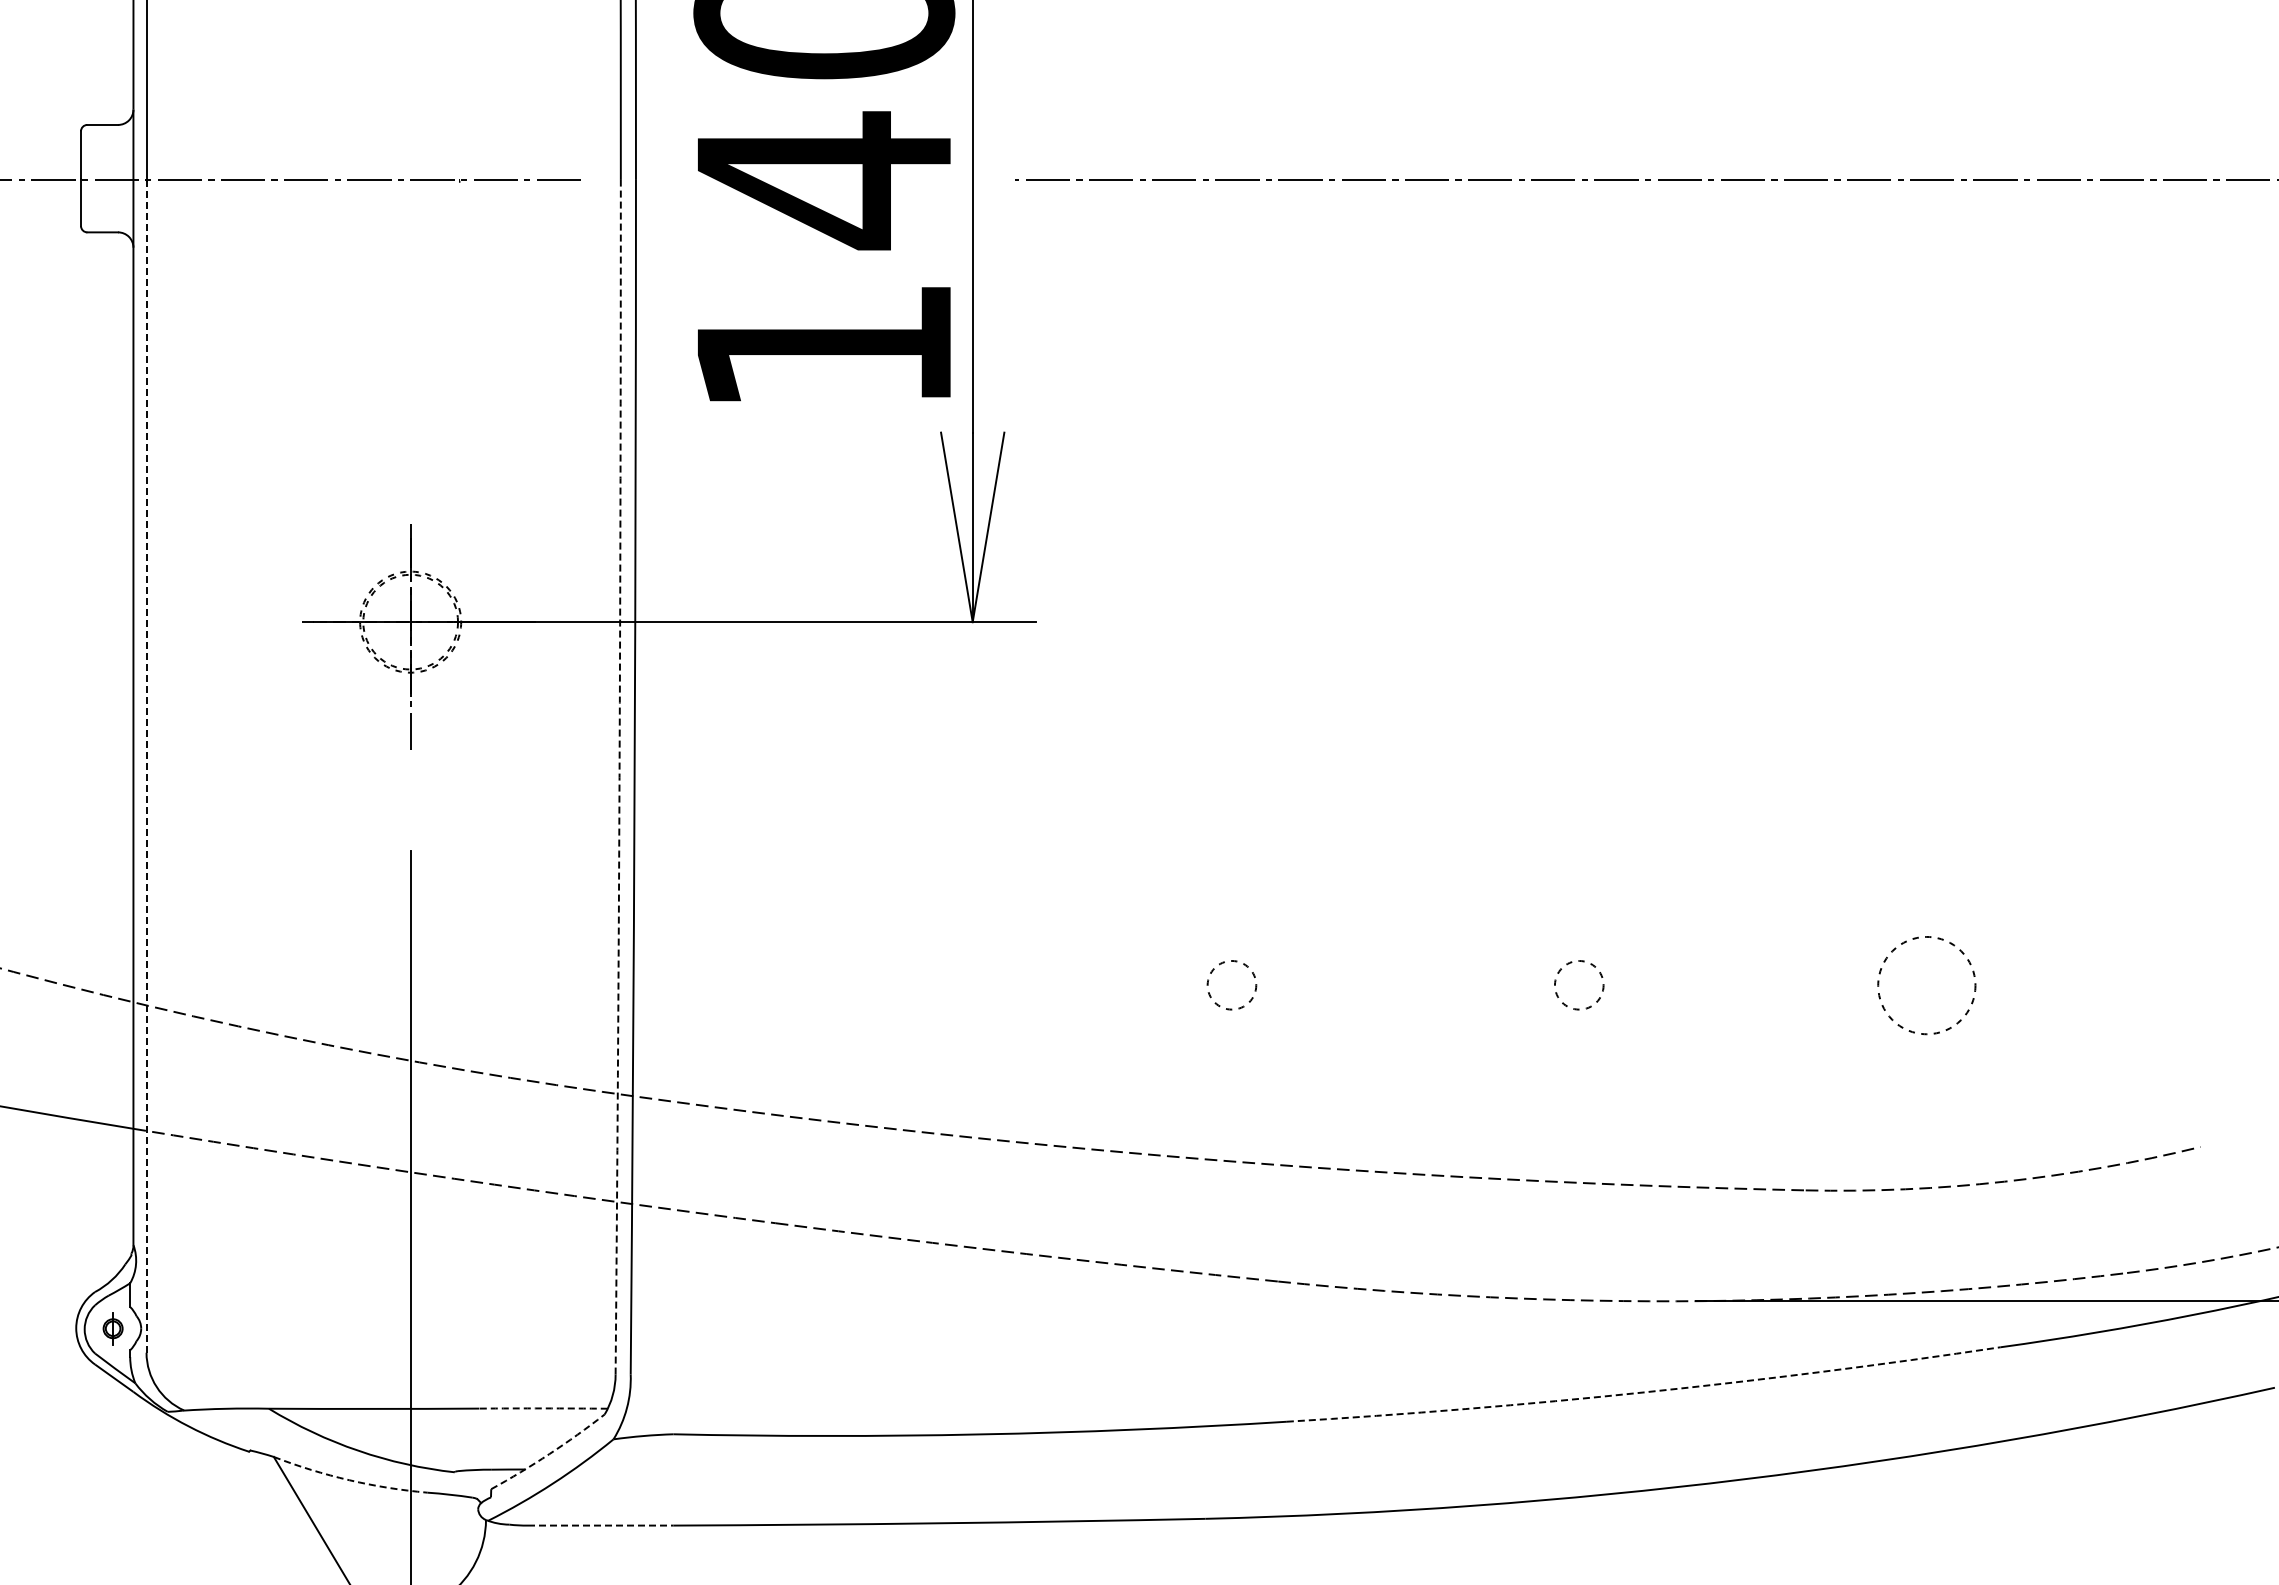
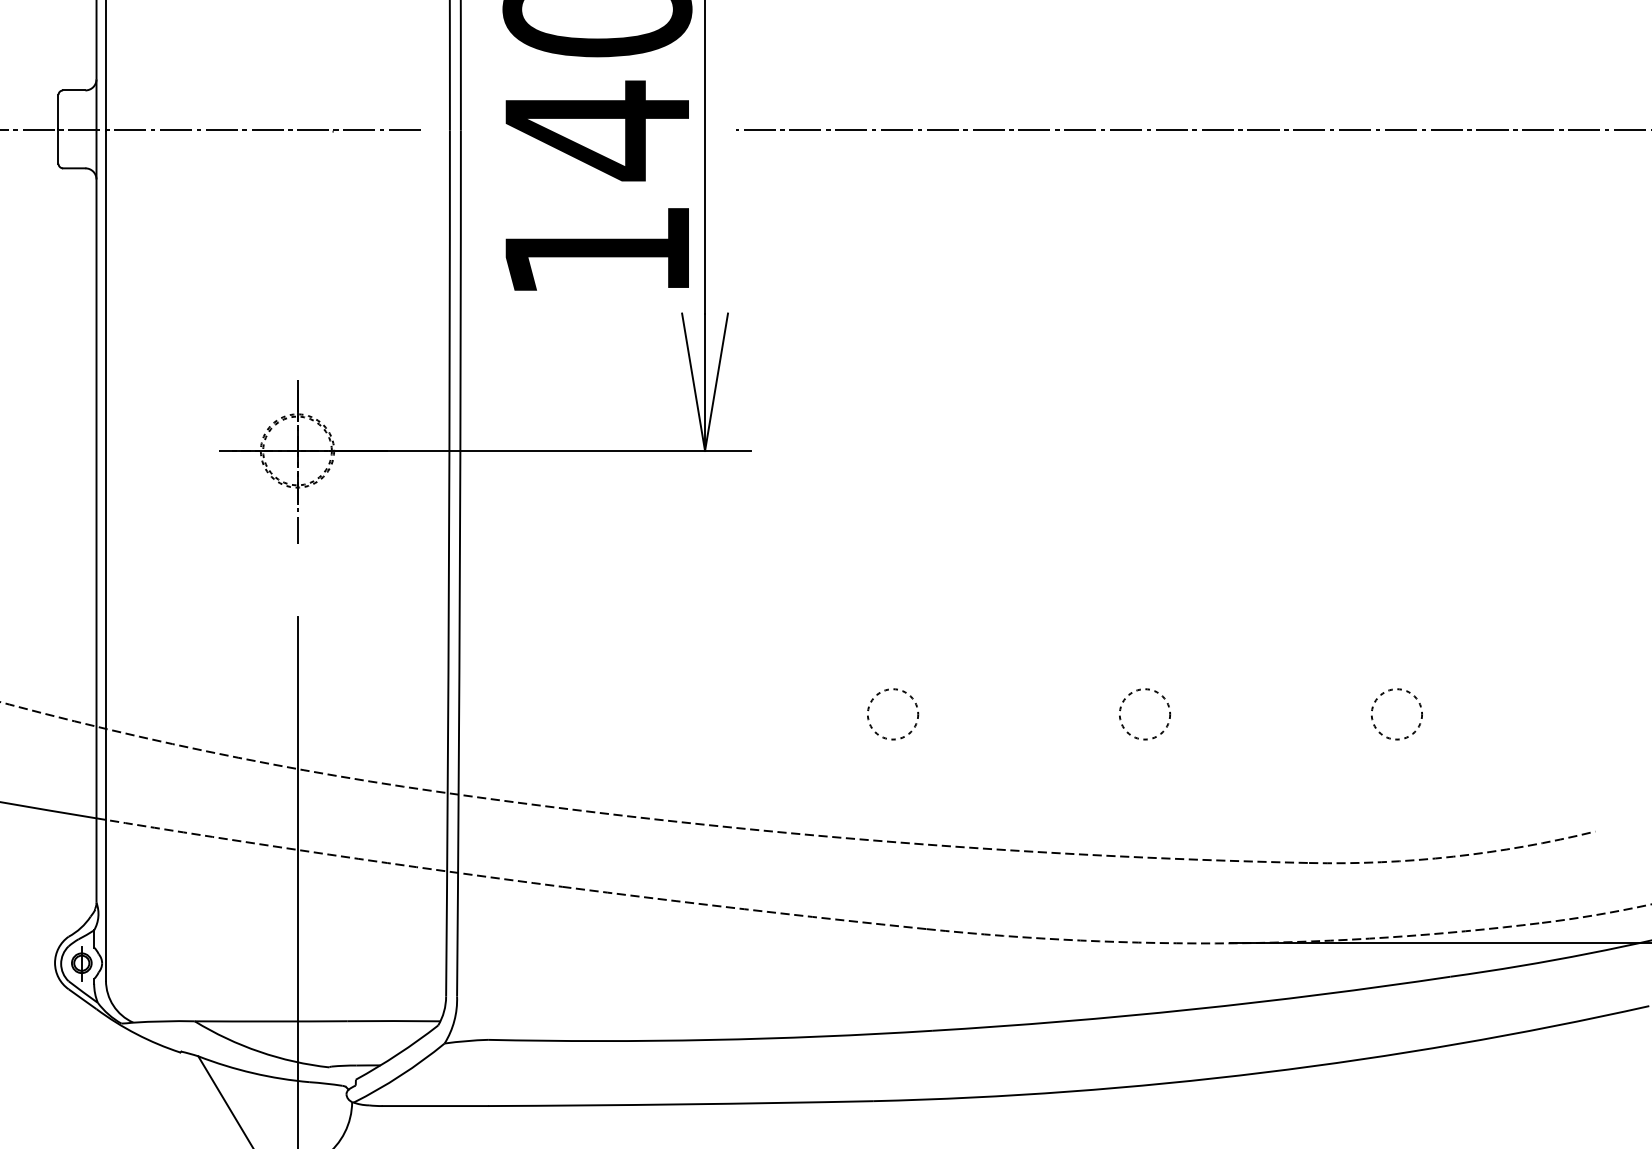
line: (146, 766) -> (105, 555), dashed -> solid
arc: (619, 777) -> (448, 563), dashed -> solid
circle: (1231, 984) -> (892, 713), size x1.43
circle: (1578, 984) -> (1144, 713), size x1.43
circle: (1926, 984) -> (1396, 713), size x0.71
part: (112, 1328) -> (81, 963), size x1.43
arc: (1644, 1392) -> (1192, 1009), dashed -> solid
arc: (543, 1408) -> (393, 1021), dashed -> solid
arc: (549, 1454) -> (398, 1054), dashed -> solid
arc: (349, 1480) -> (253, 1073), dashed -> solid
line: (600, 1525) -> (435, 1105), dashed -> solid

